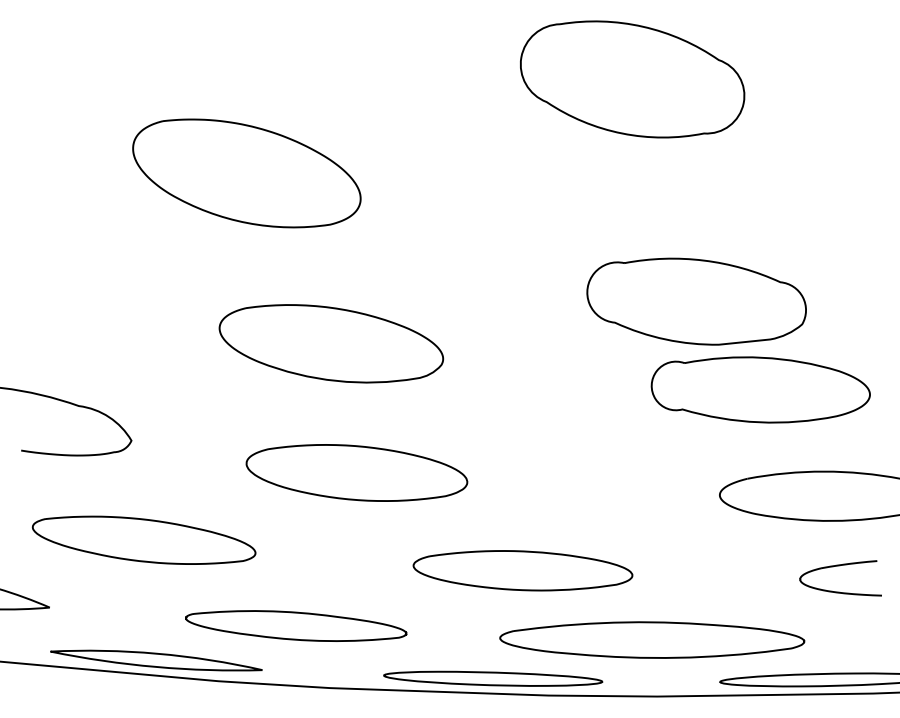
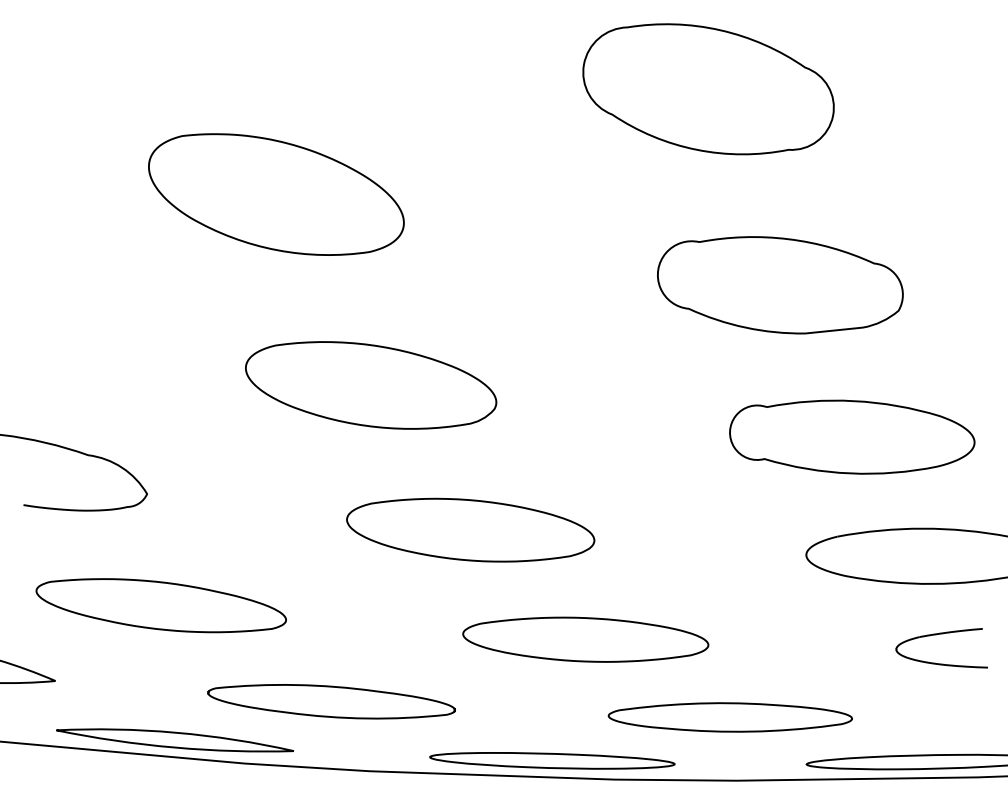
part: (696, 301) -> (780, 285), moved
part: (356, 472) -> (470, 529), moved
part: (651, 640) -> (729, 717), size x0.71

